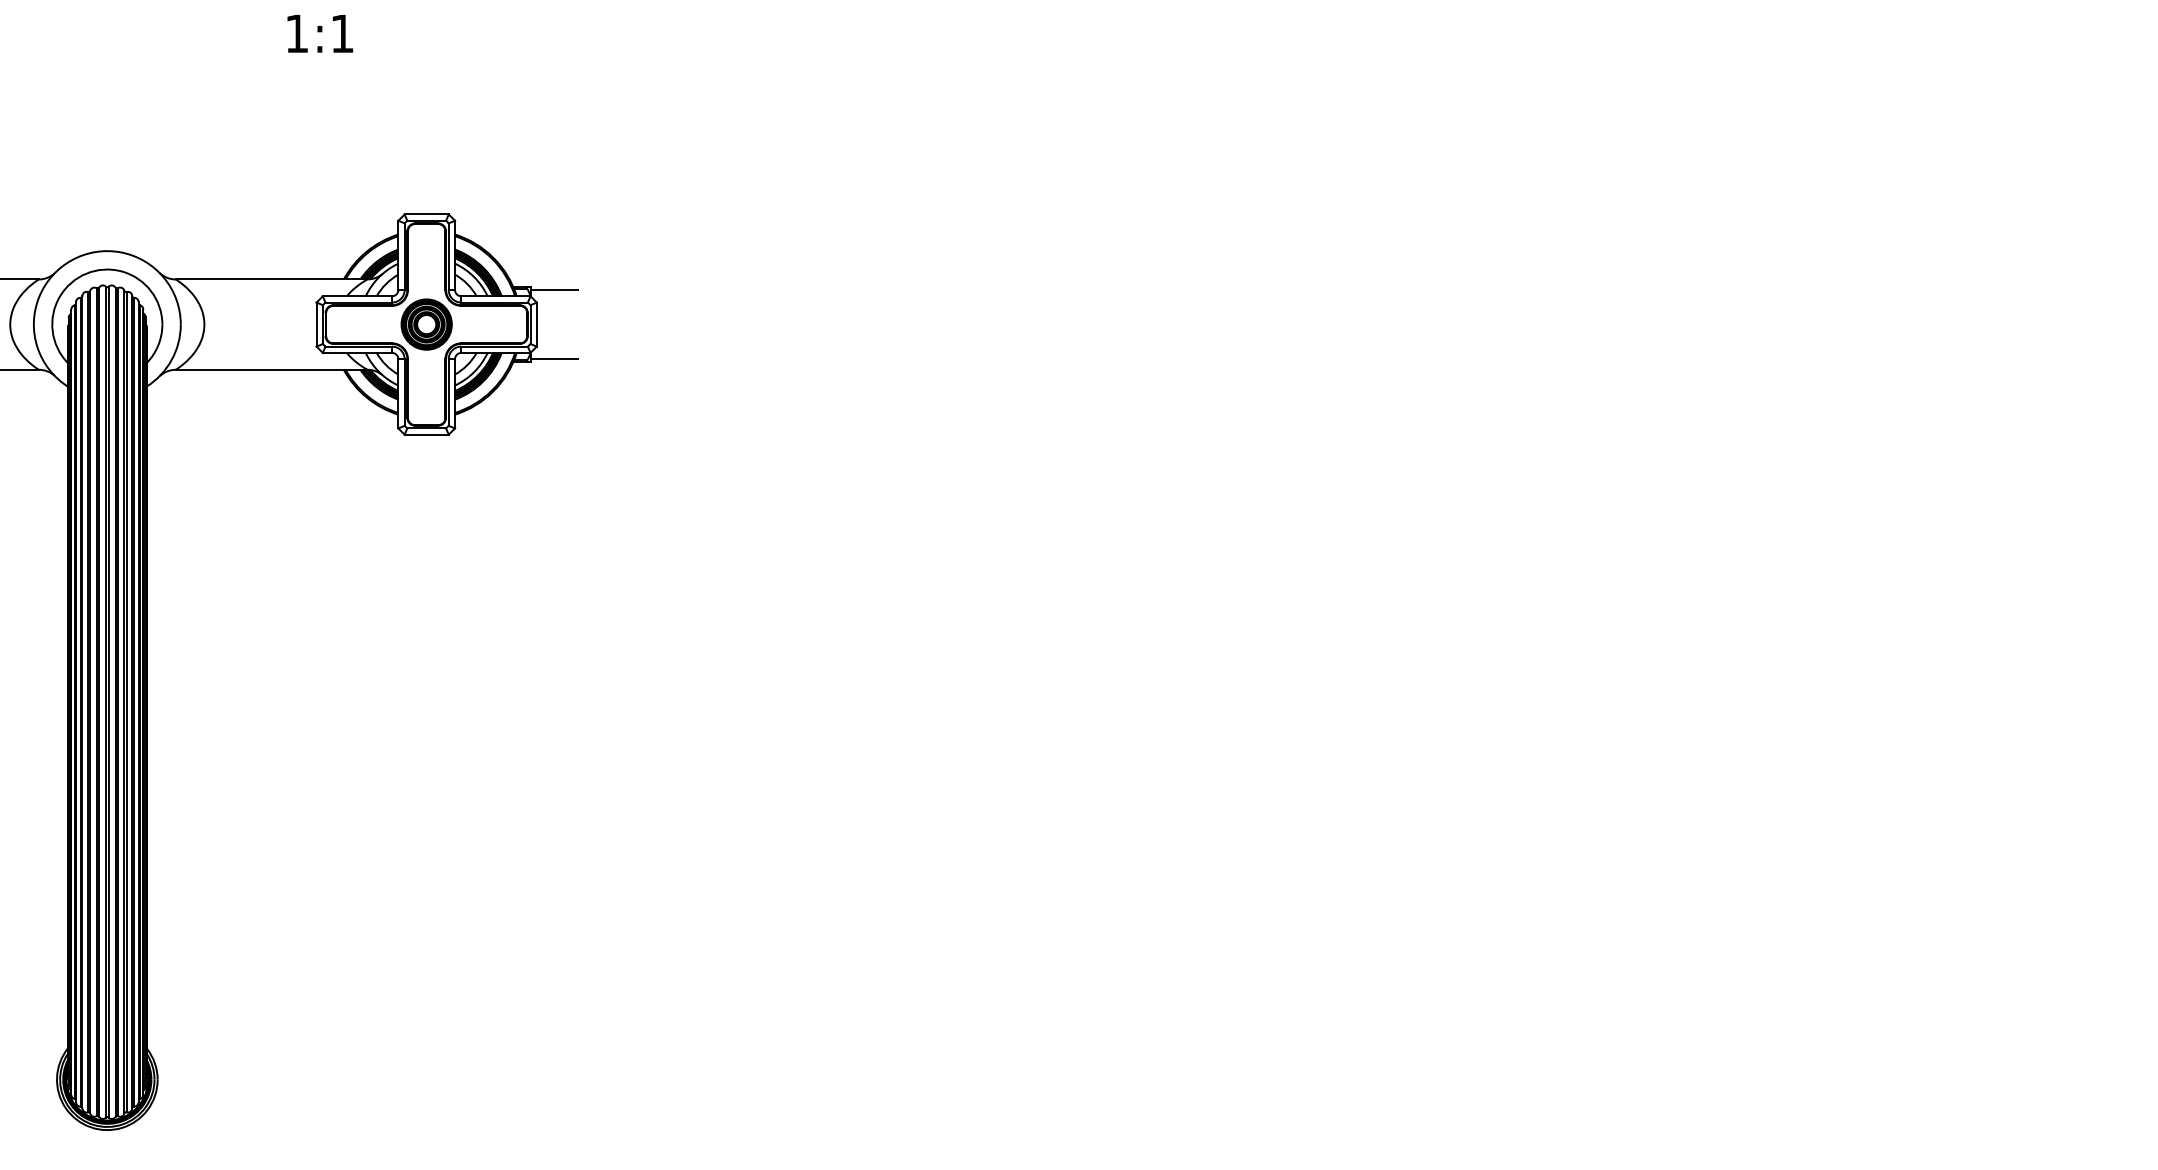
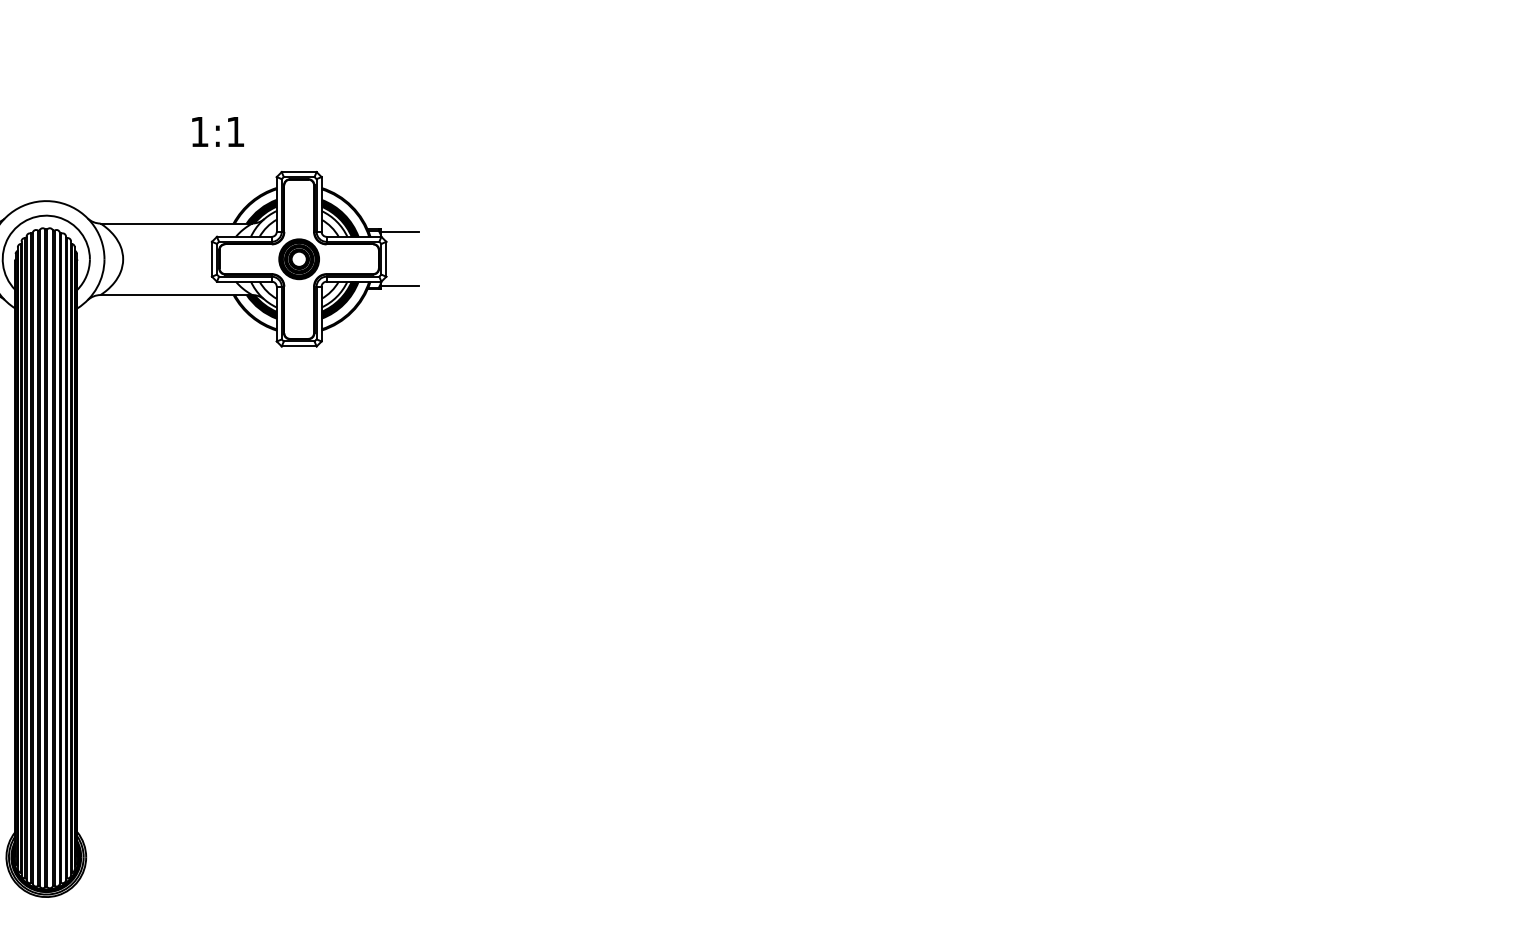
text: (320, 33) -> (218, 131), moved

